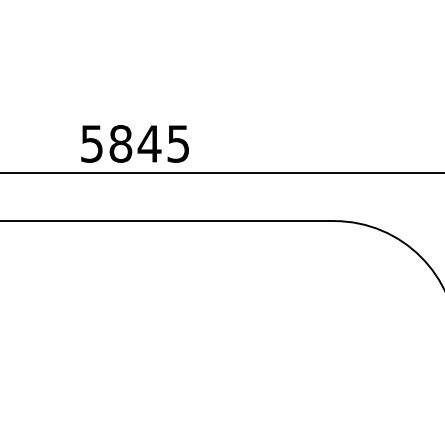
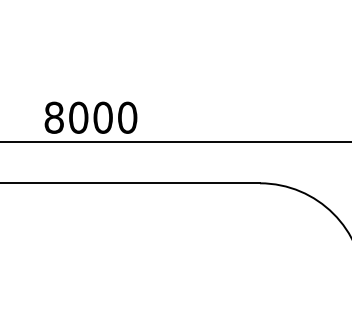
text: (134, 143) -> (90, 117), 5845 -> 8000

